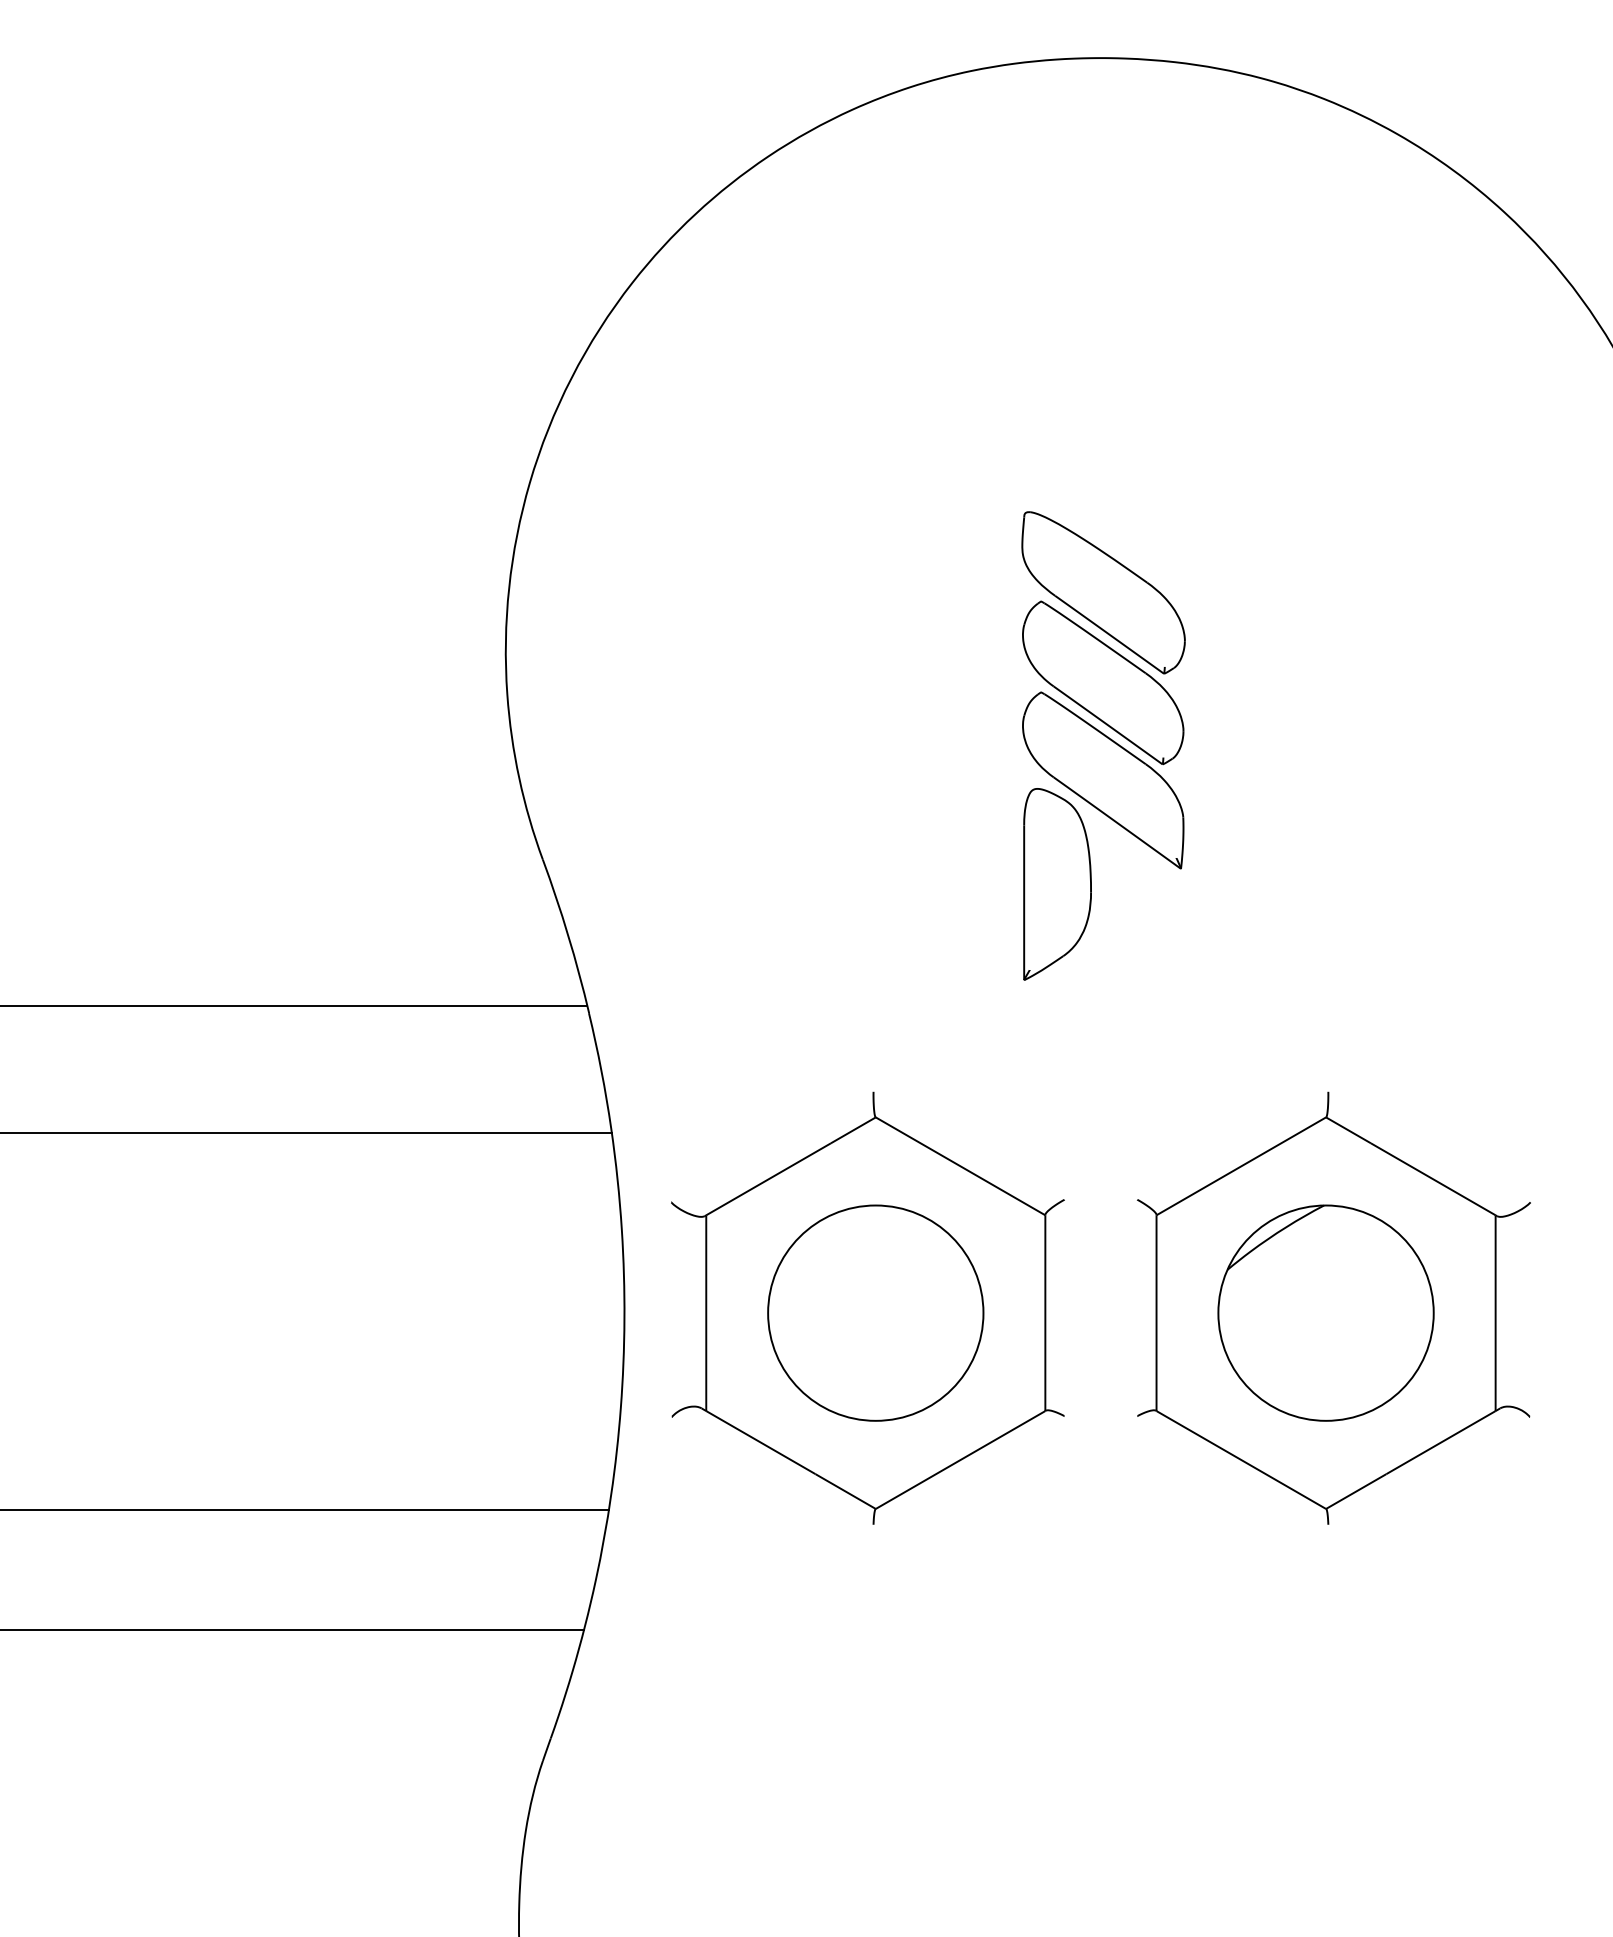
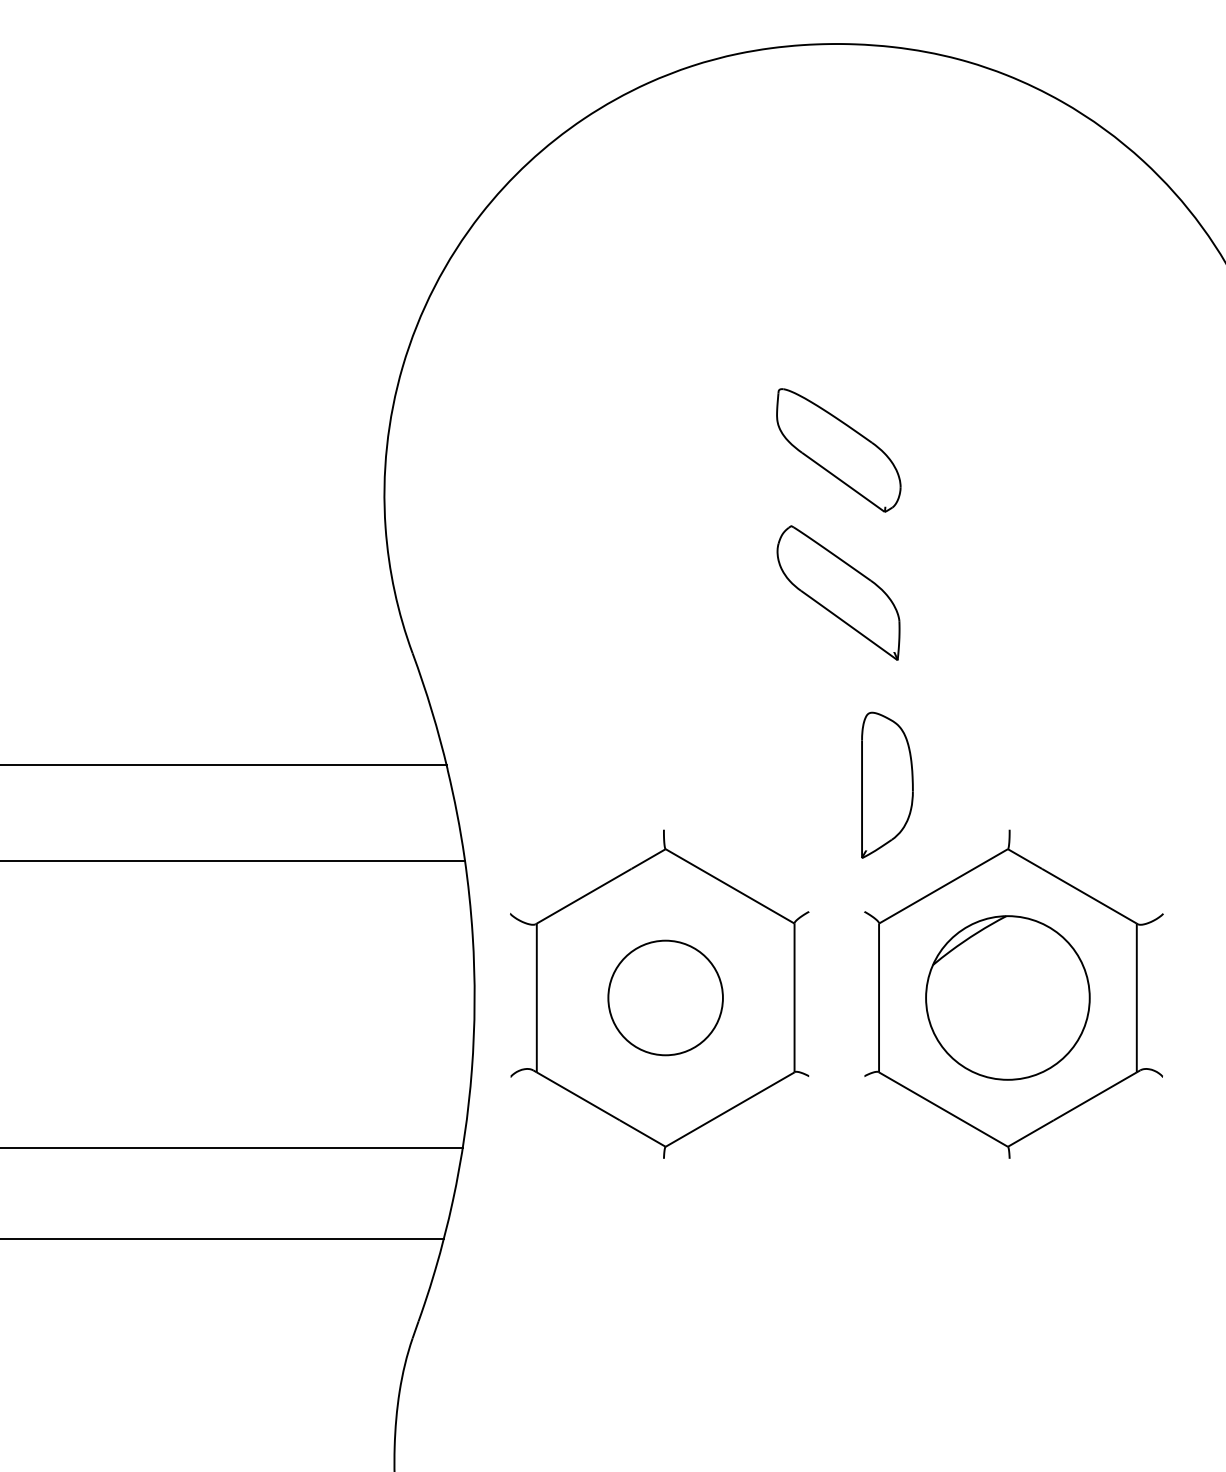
part: (1103, 682) -> (838, 518), removed
part: (1057, 884) -> (887, 785), moved
circle: (875, 1312) -> (665, 997), size x0.7

